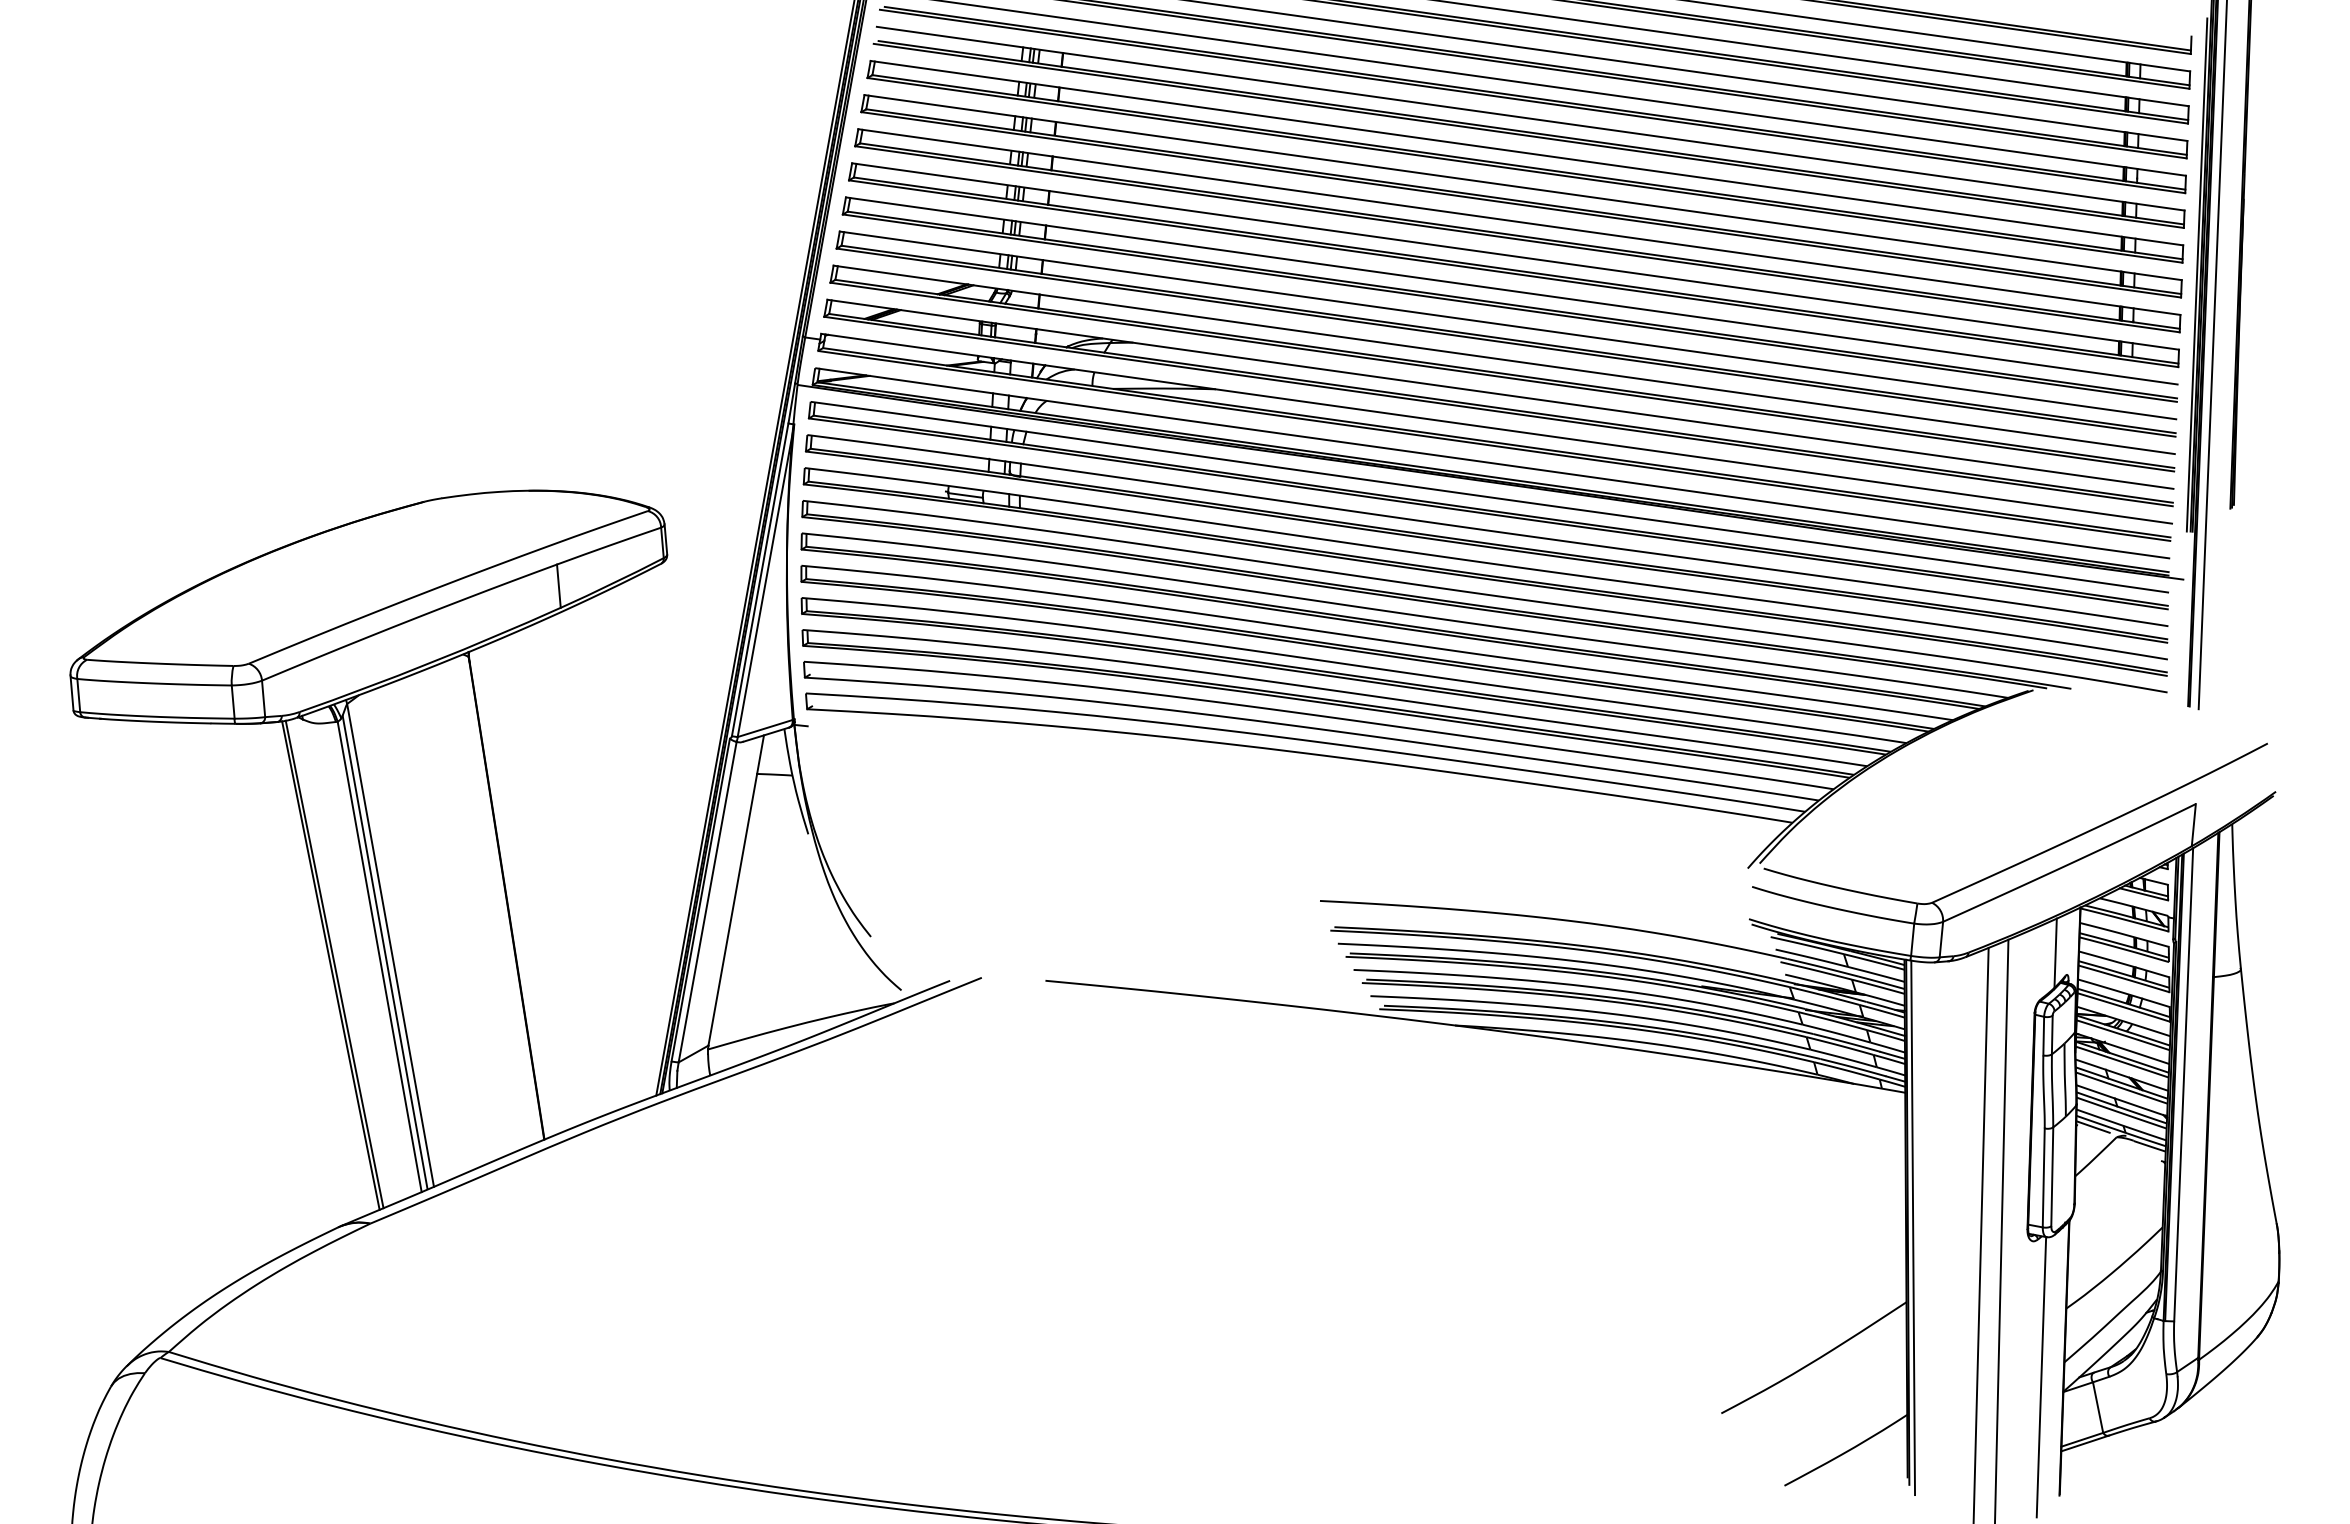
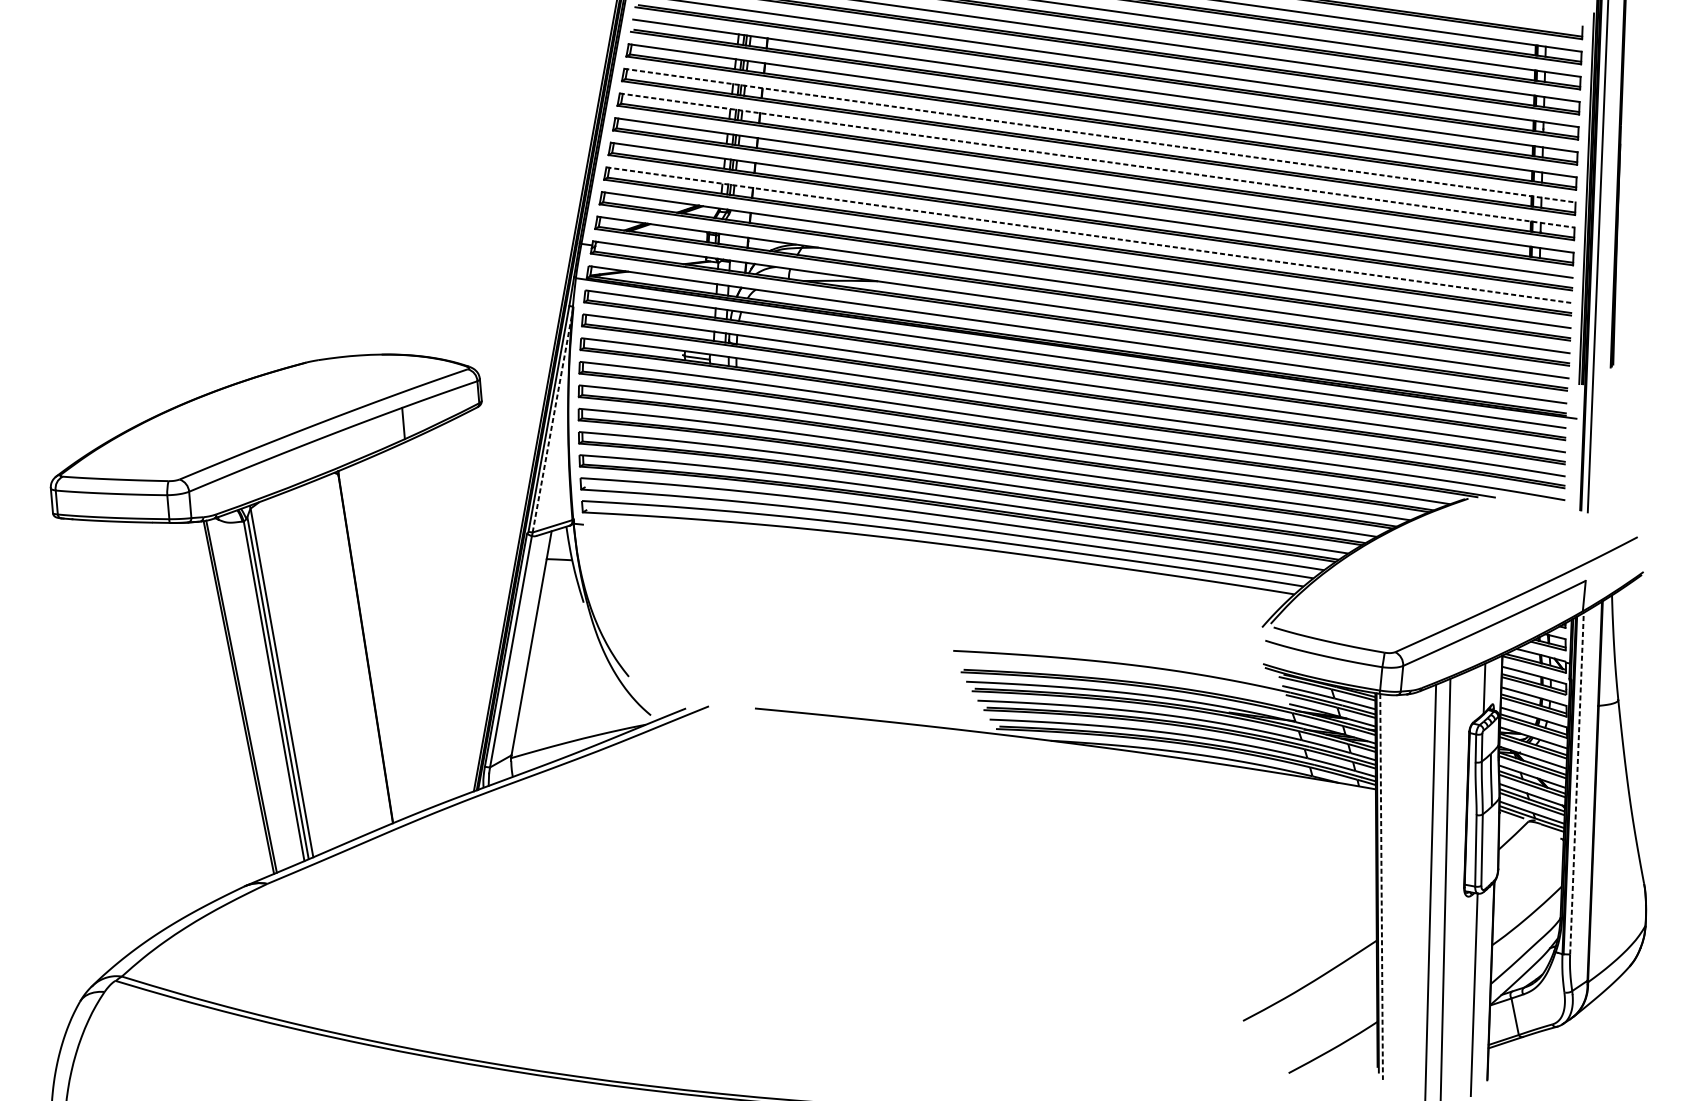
line: (1523, 187) -> (1100, 135), solid -> dashed
line: (1519, 222) -> (1097, 160), solid -> dashed
line: (1508, 325) -> (1089, 235), solid -> dashed
line: (765, 580) -> (552, 419), solid -> dashed
line: (2183, 1084) -> (1576, 783), solid -> dashed
line: (1913, 1228) -> (1381, 887), solid -> dashed

